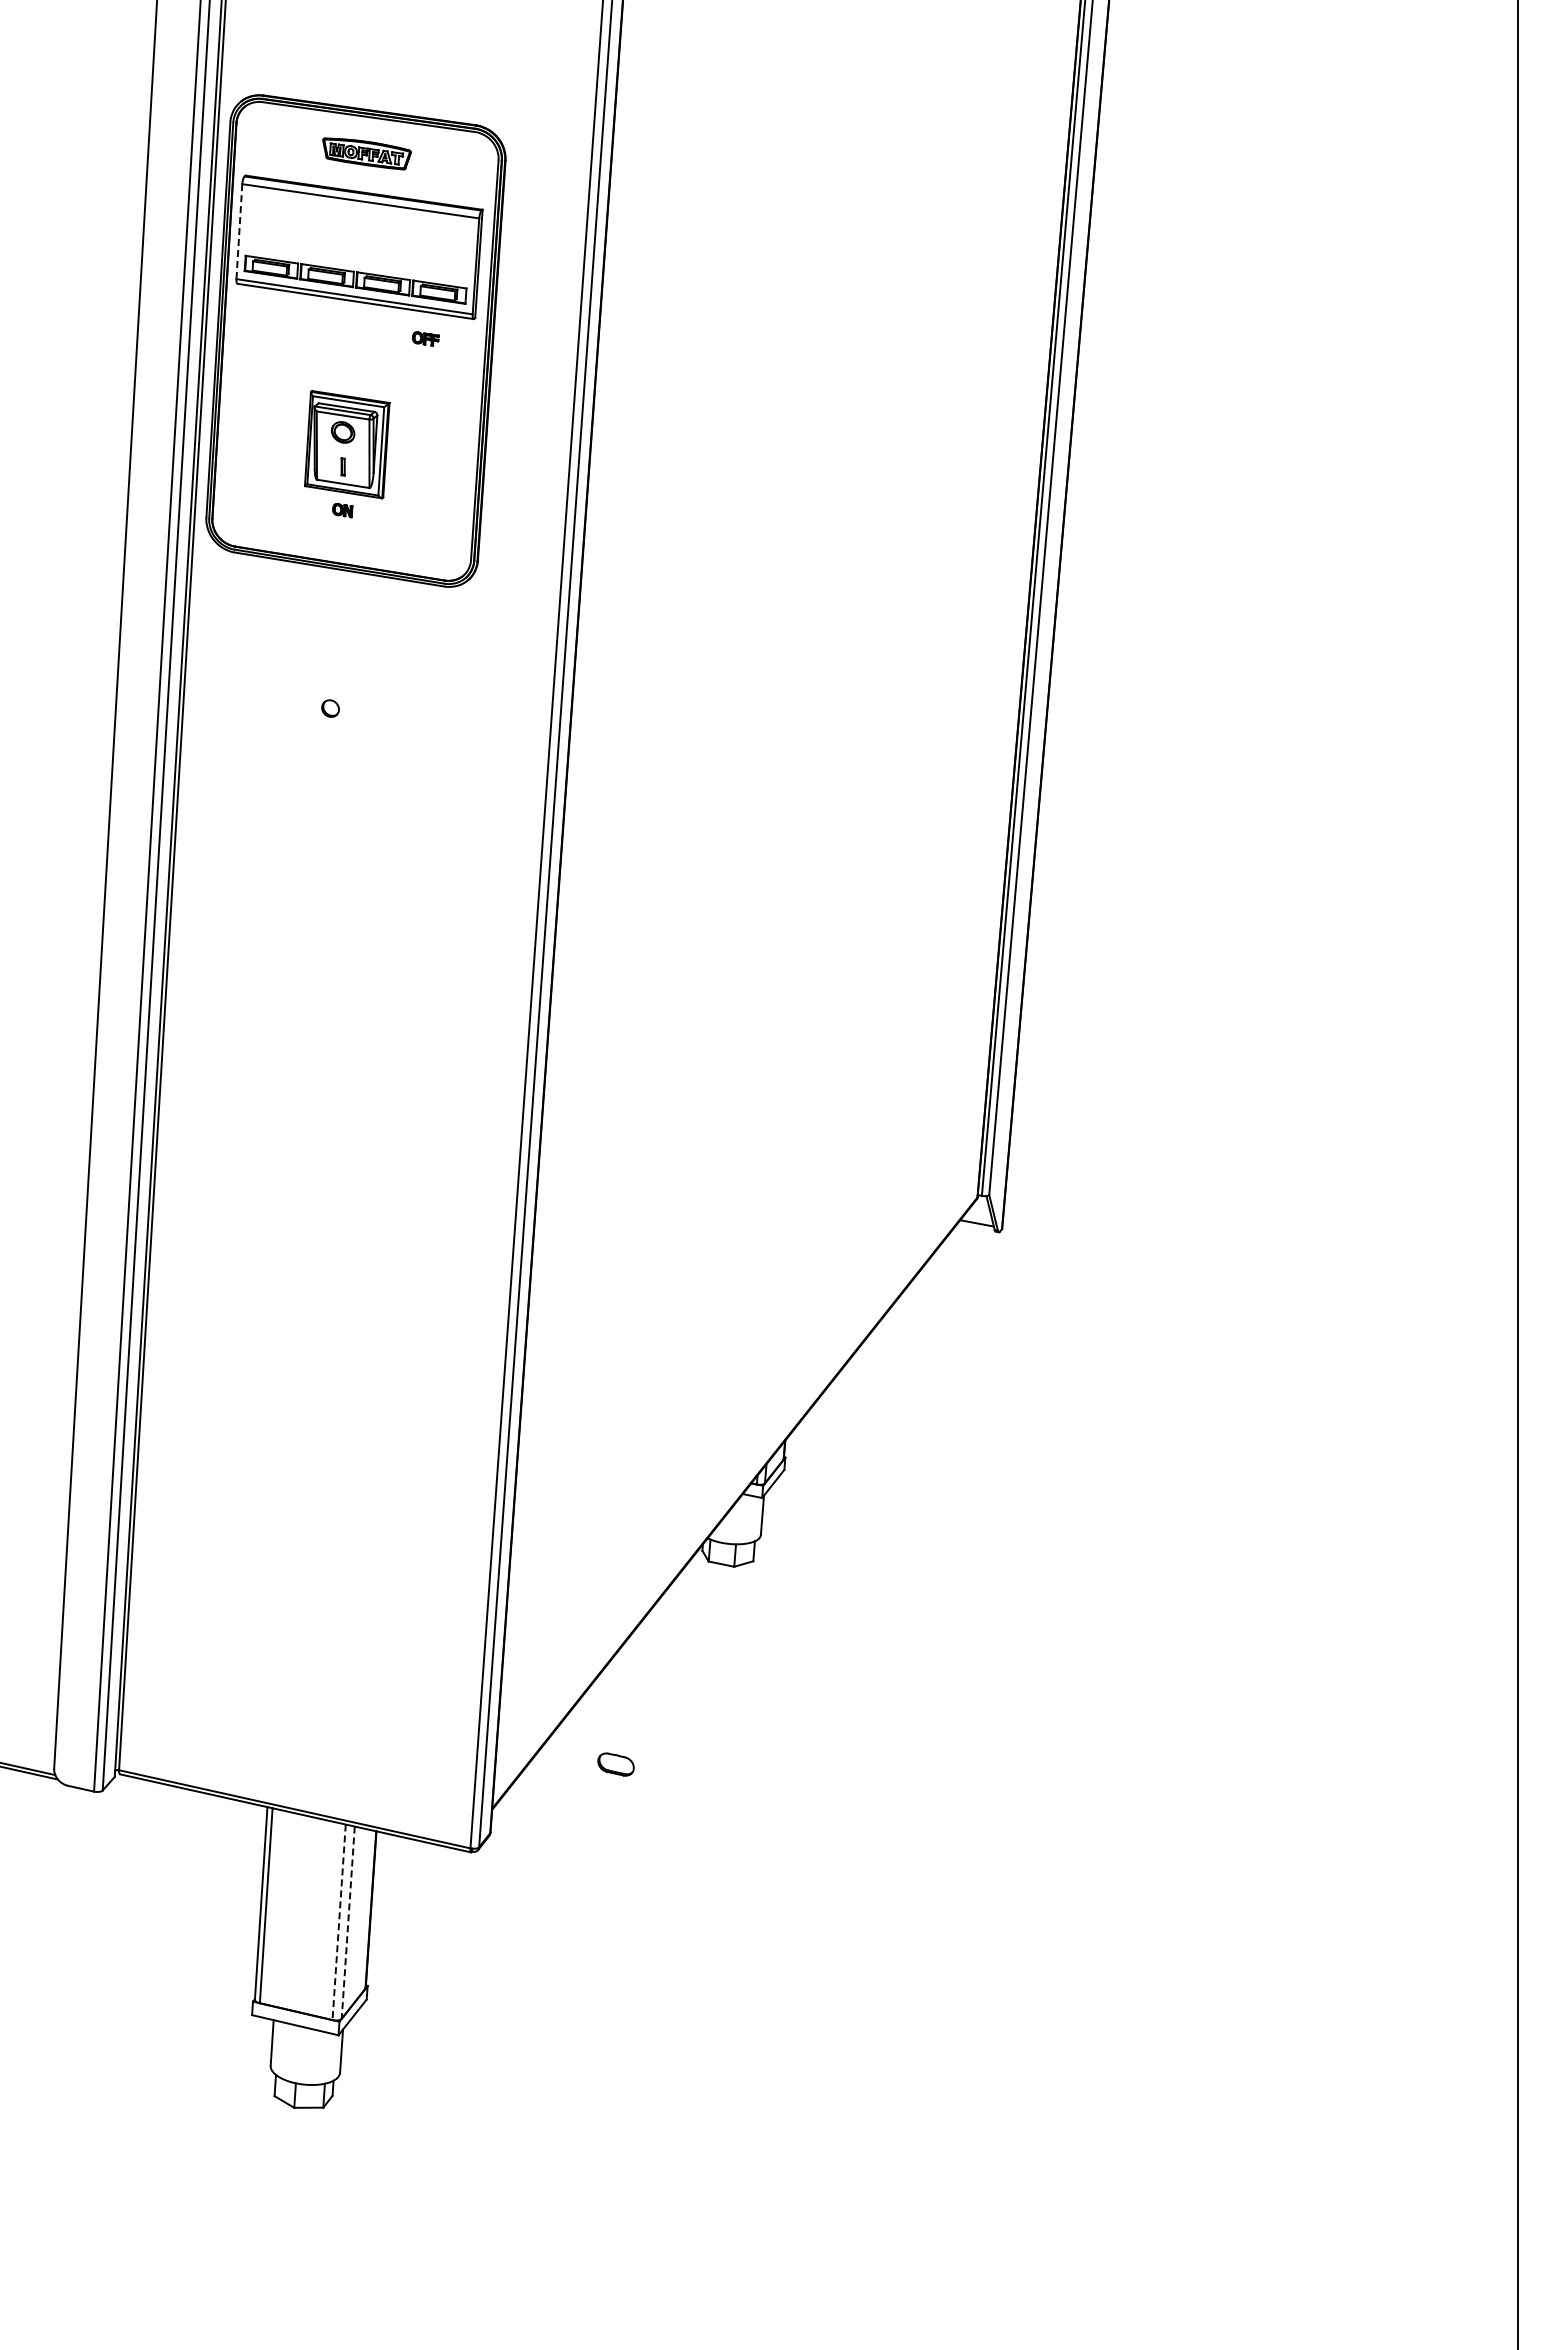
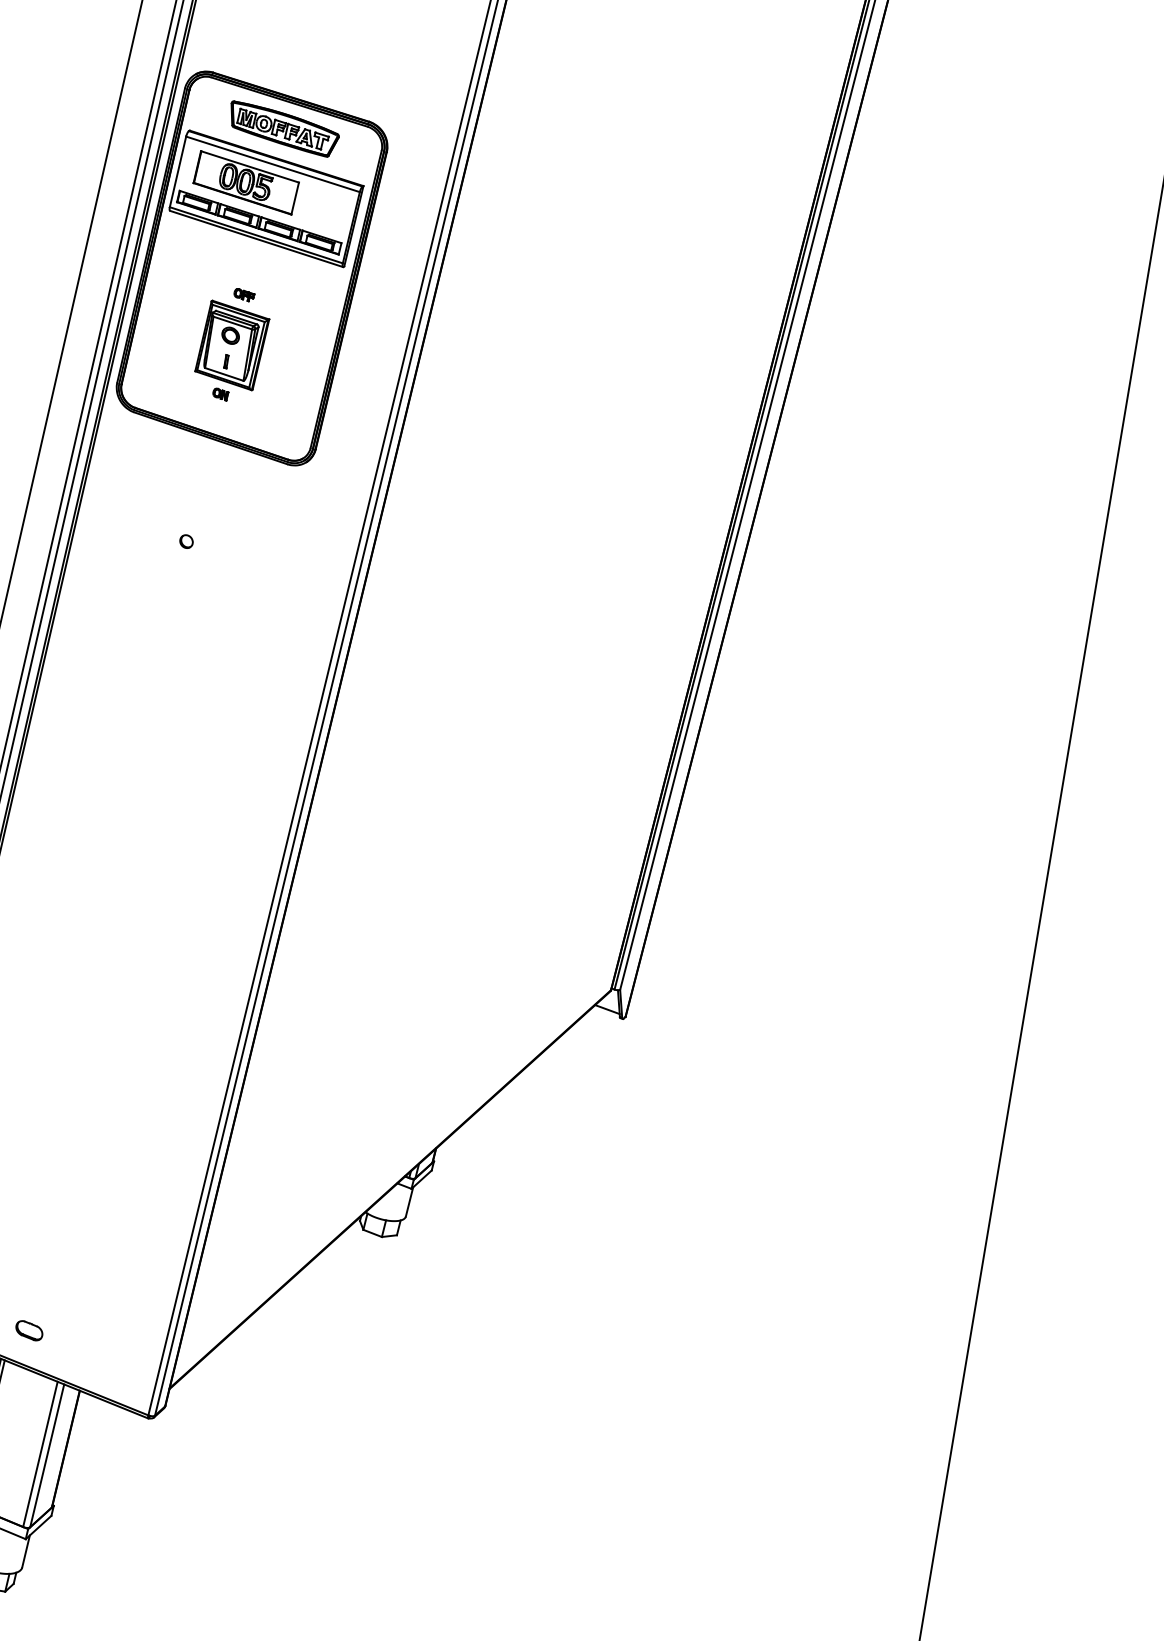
part: (366, 153) -> (283, 129), size x1.67
part: (330, 230) -> (246, 182), added
line: (239, 231) -> (178, 171), dashed -> solid
part: (425, 338) -> (244, 294), moved
part: (615, 1764) -> (28, 1330), moved
line: (339, 1922) -> (40, 1454), dashed -> solid
line: (348, 1923) -> (47, 1456), dashed -> solid

